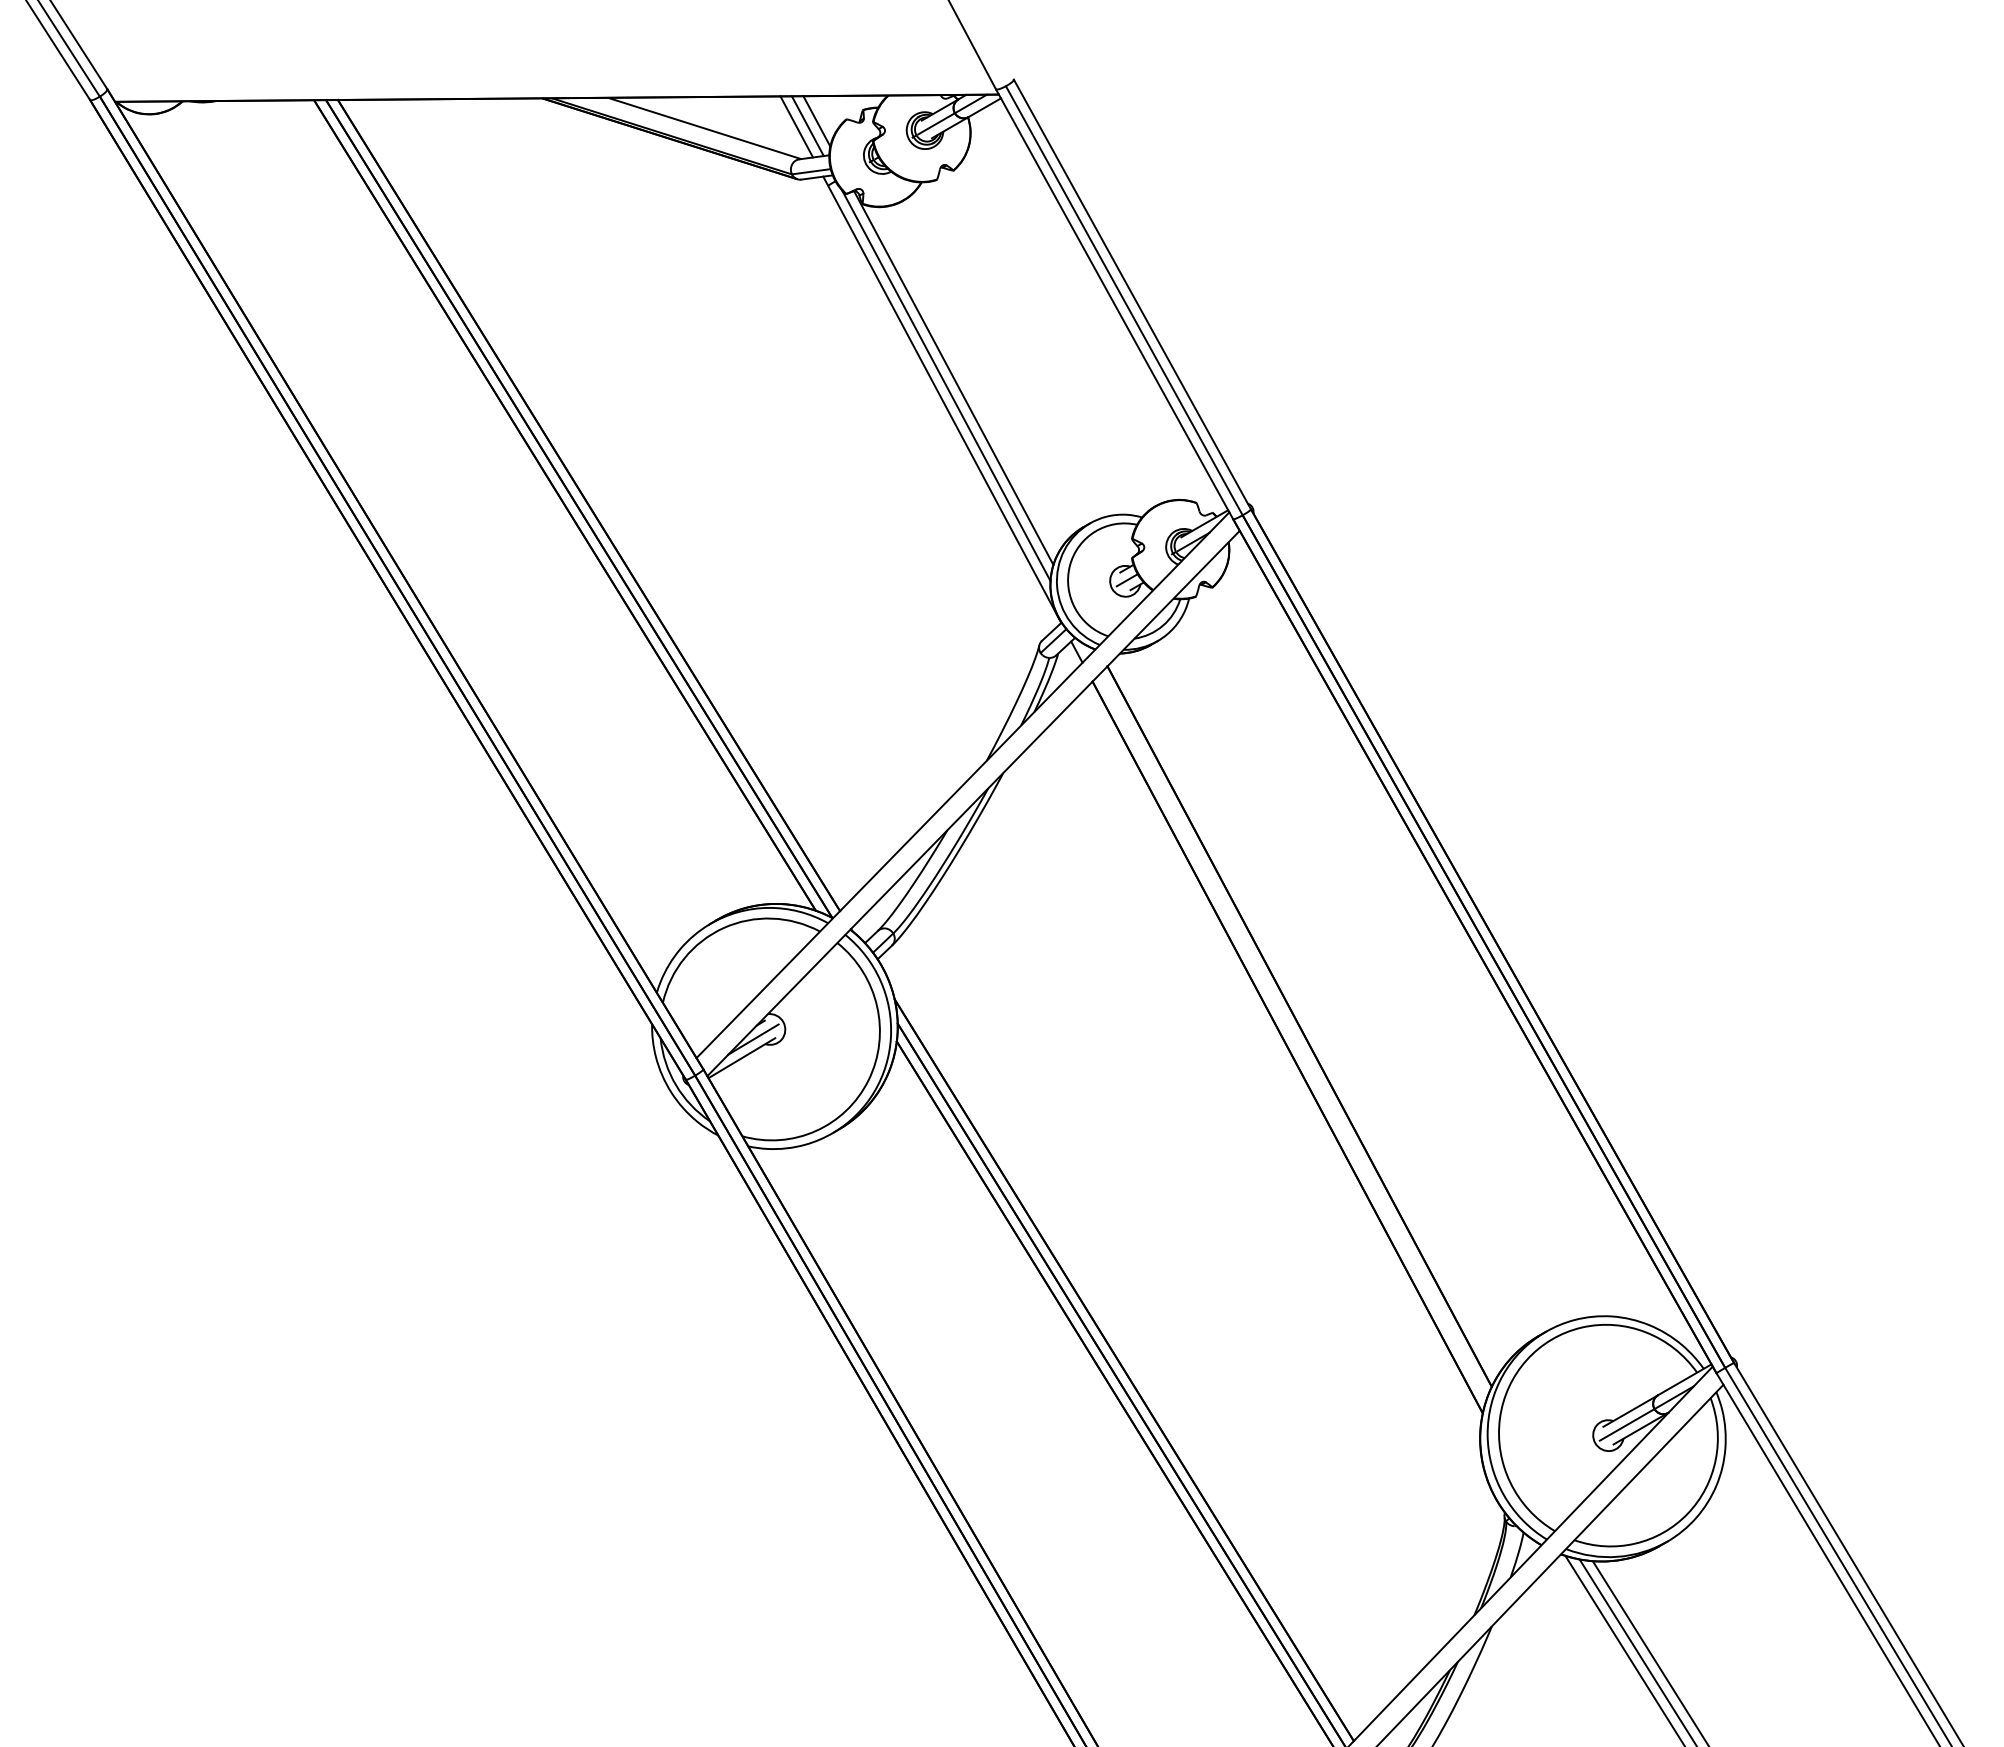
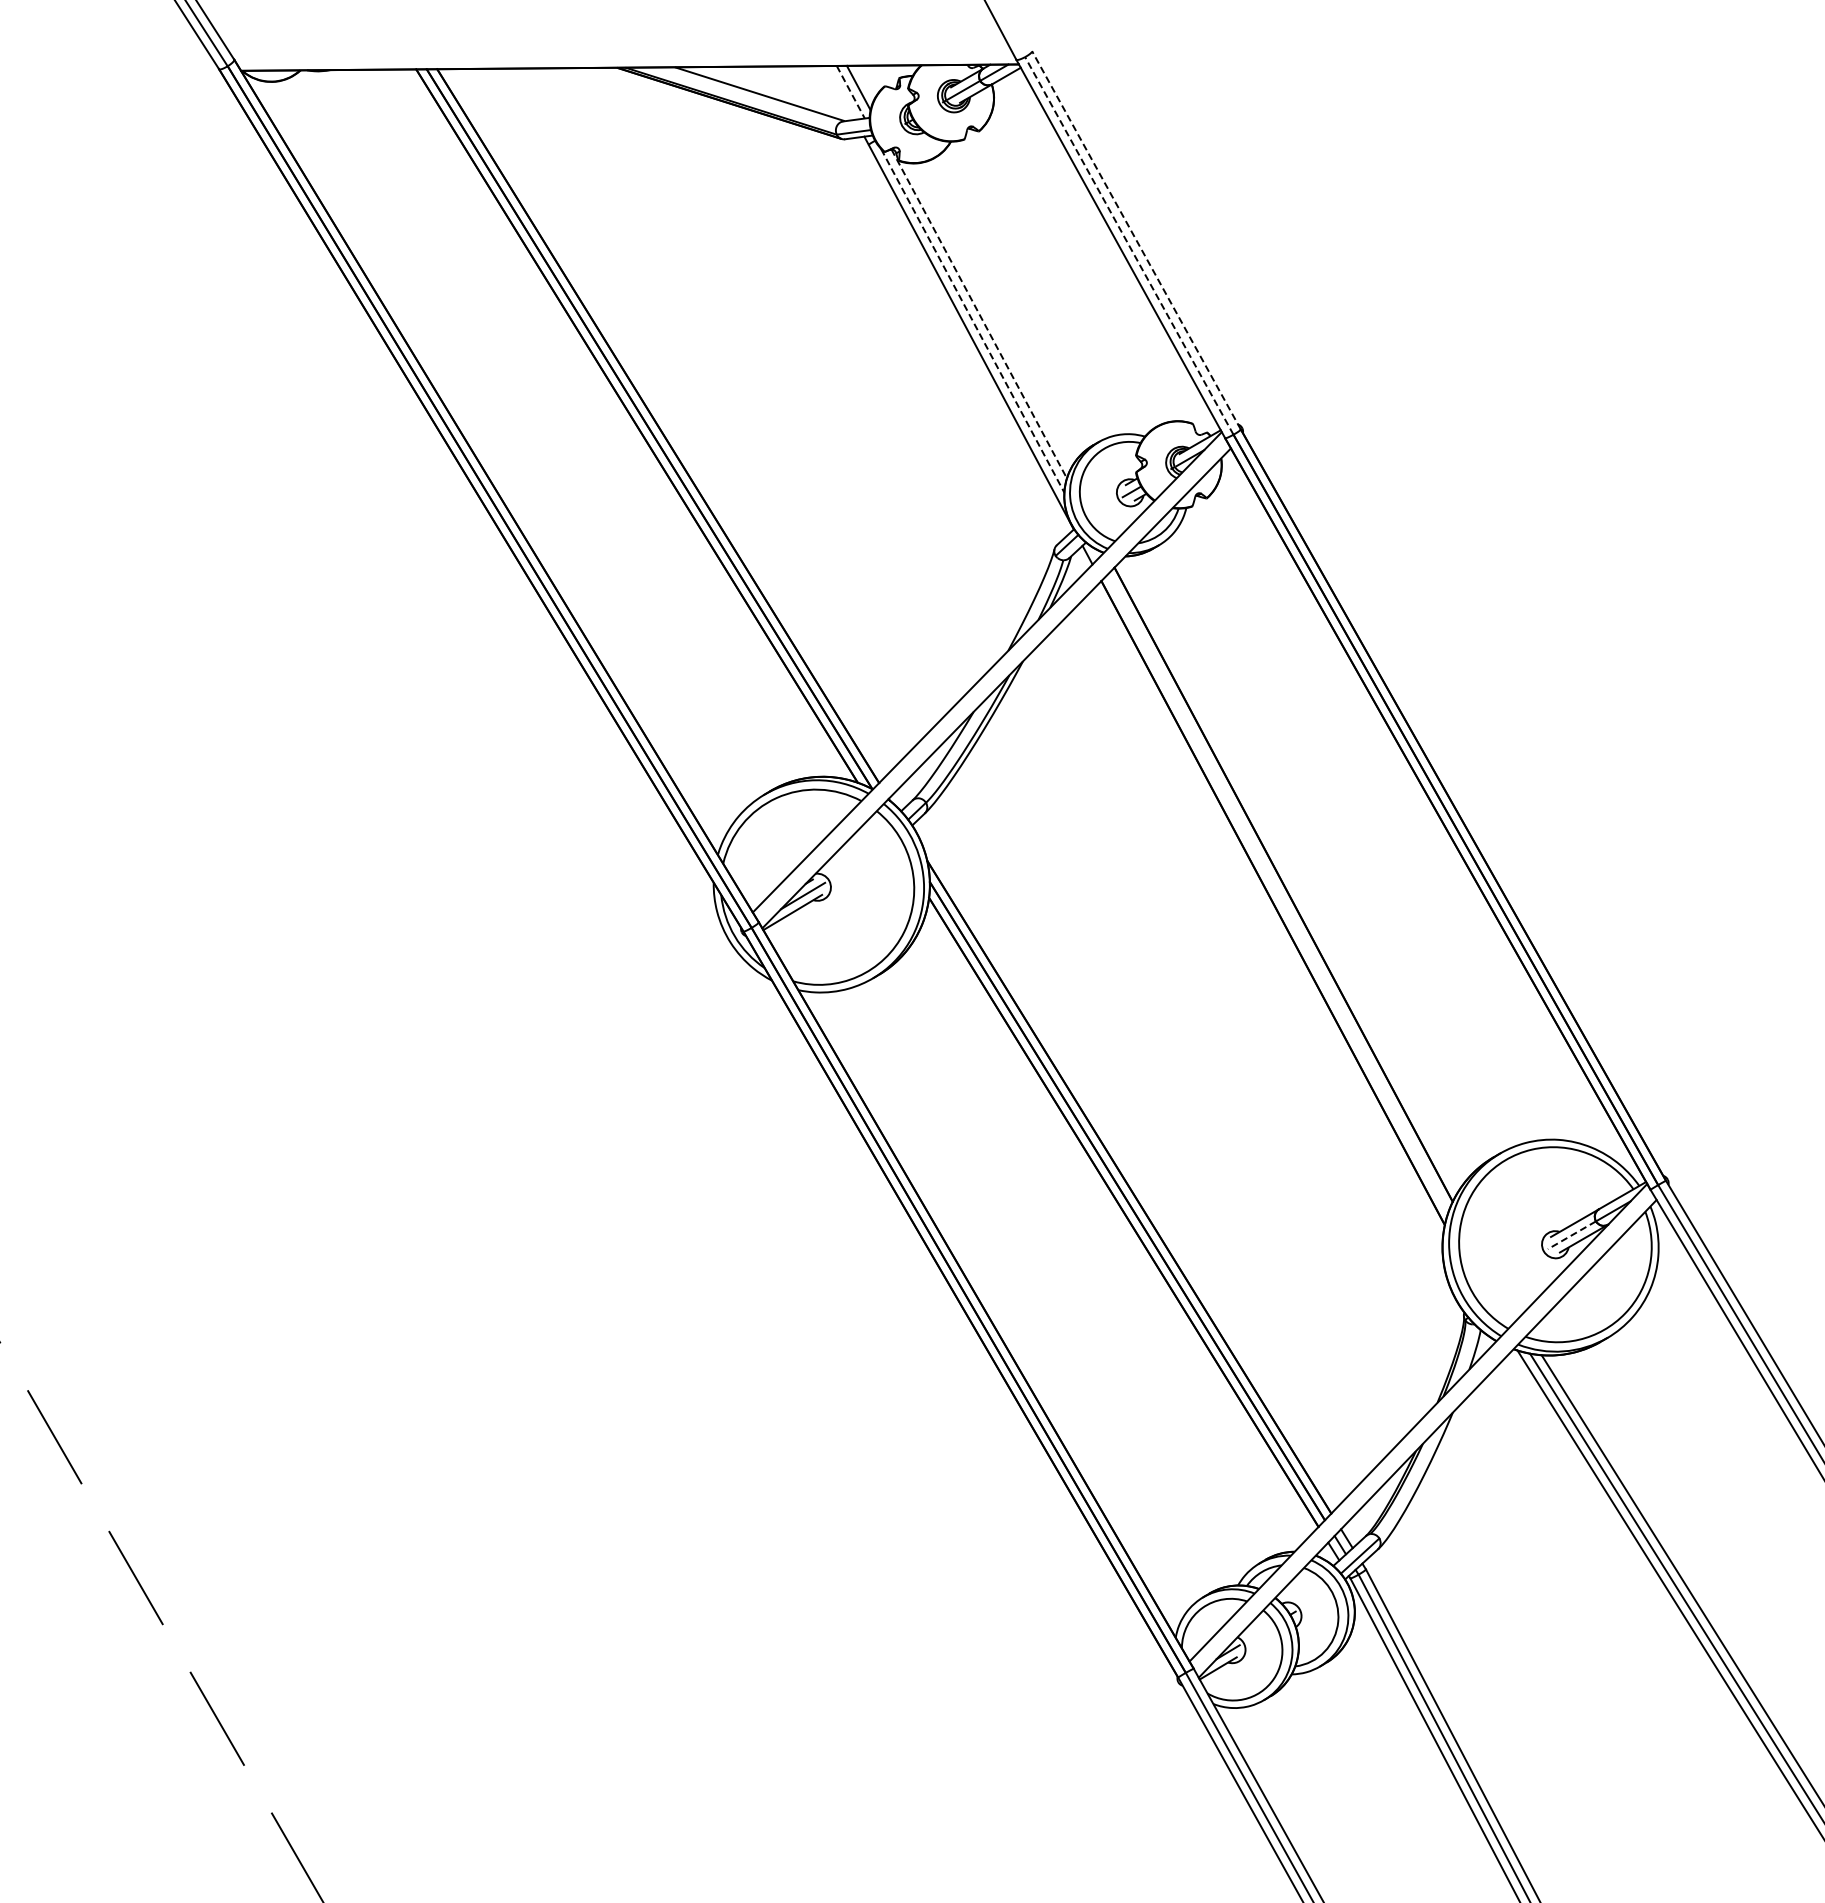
line: (796, 126) -> (840, 92), removed
line: (807, 126) -> (850, 92), solid -> dashed
line: (1132, 293) -> (1136, 239), solid -> dashed
line: (1124, 300) -> (1129, 245), solid -> dashed
line: (954, 378) -> (979, 314), solid -> dashed
line: (946, 385) -> (972, 320), solid -> dashed
line: (1626, 1425) -> (1571, 1235), solid -> dashed

